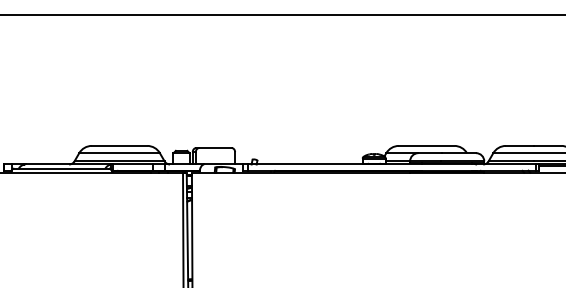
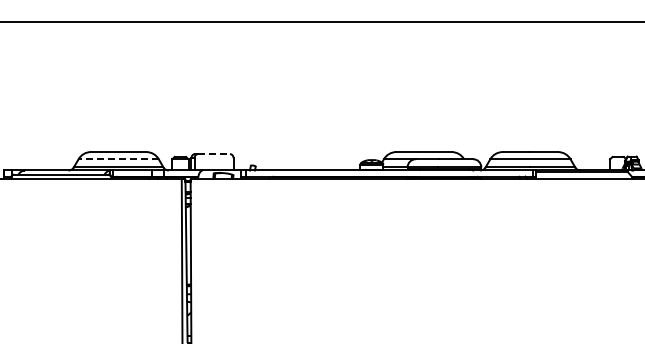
line: (215, 148) -> (214, 154), solid -> dashed
line: (119, 153) -> (118, 159), solid -> dashed

